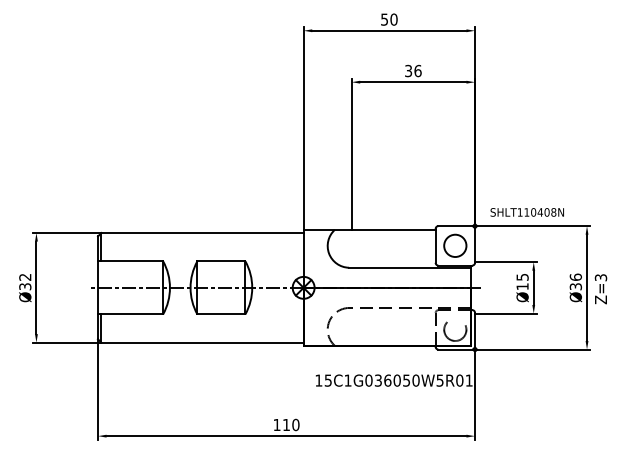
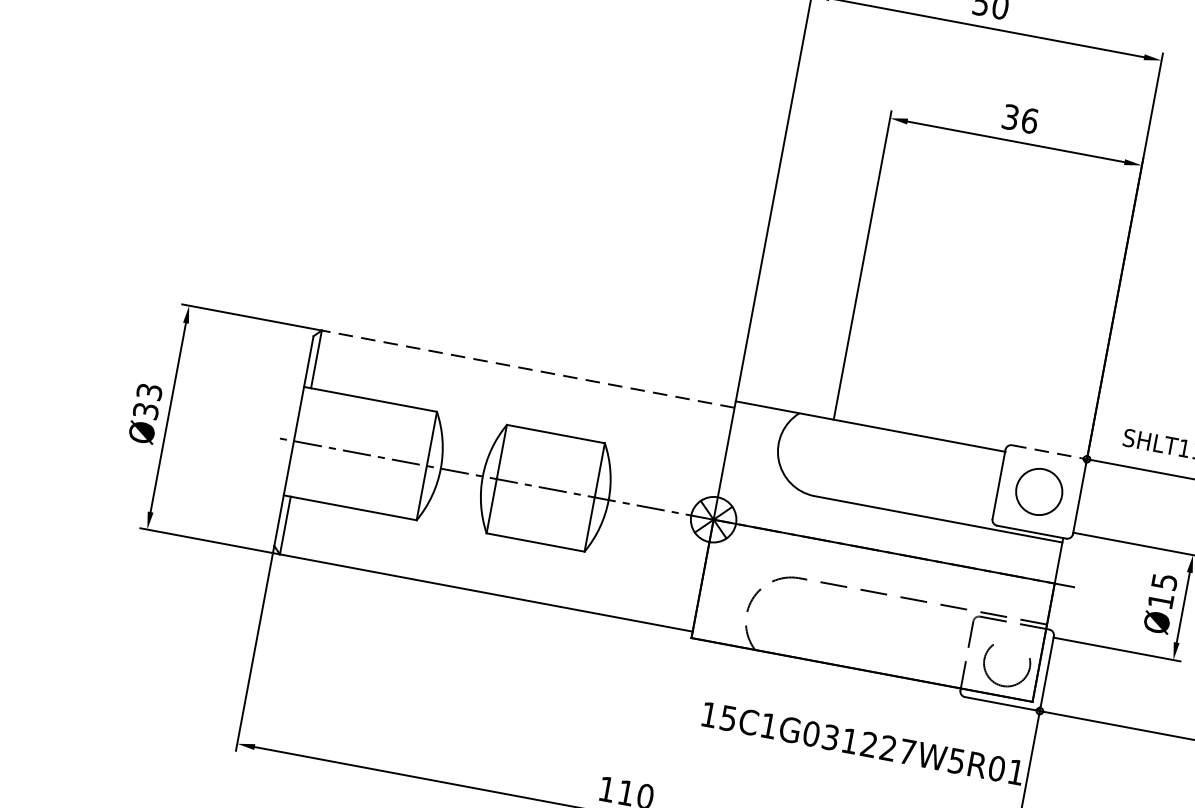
line: (455, 226) -> (1046, 452), solid -> dashed
line: (202, 233) -> (527, 370), solid -> dashed
text: (25, 276) -> (150, 390), Ø32 -> Ø33
text: (401, 380) -> (877, 746), 15C1G036050W5R01 -> 15C1G031227W5R01

